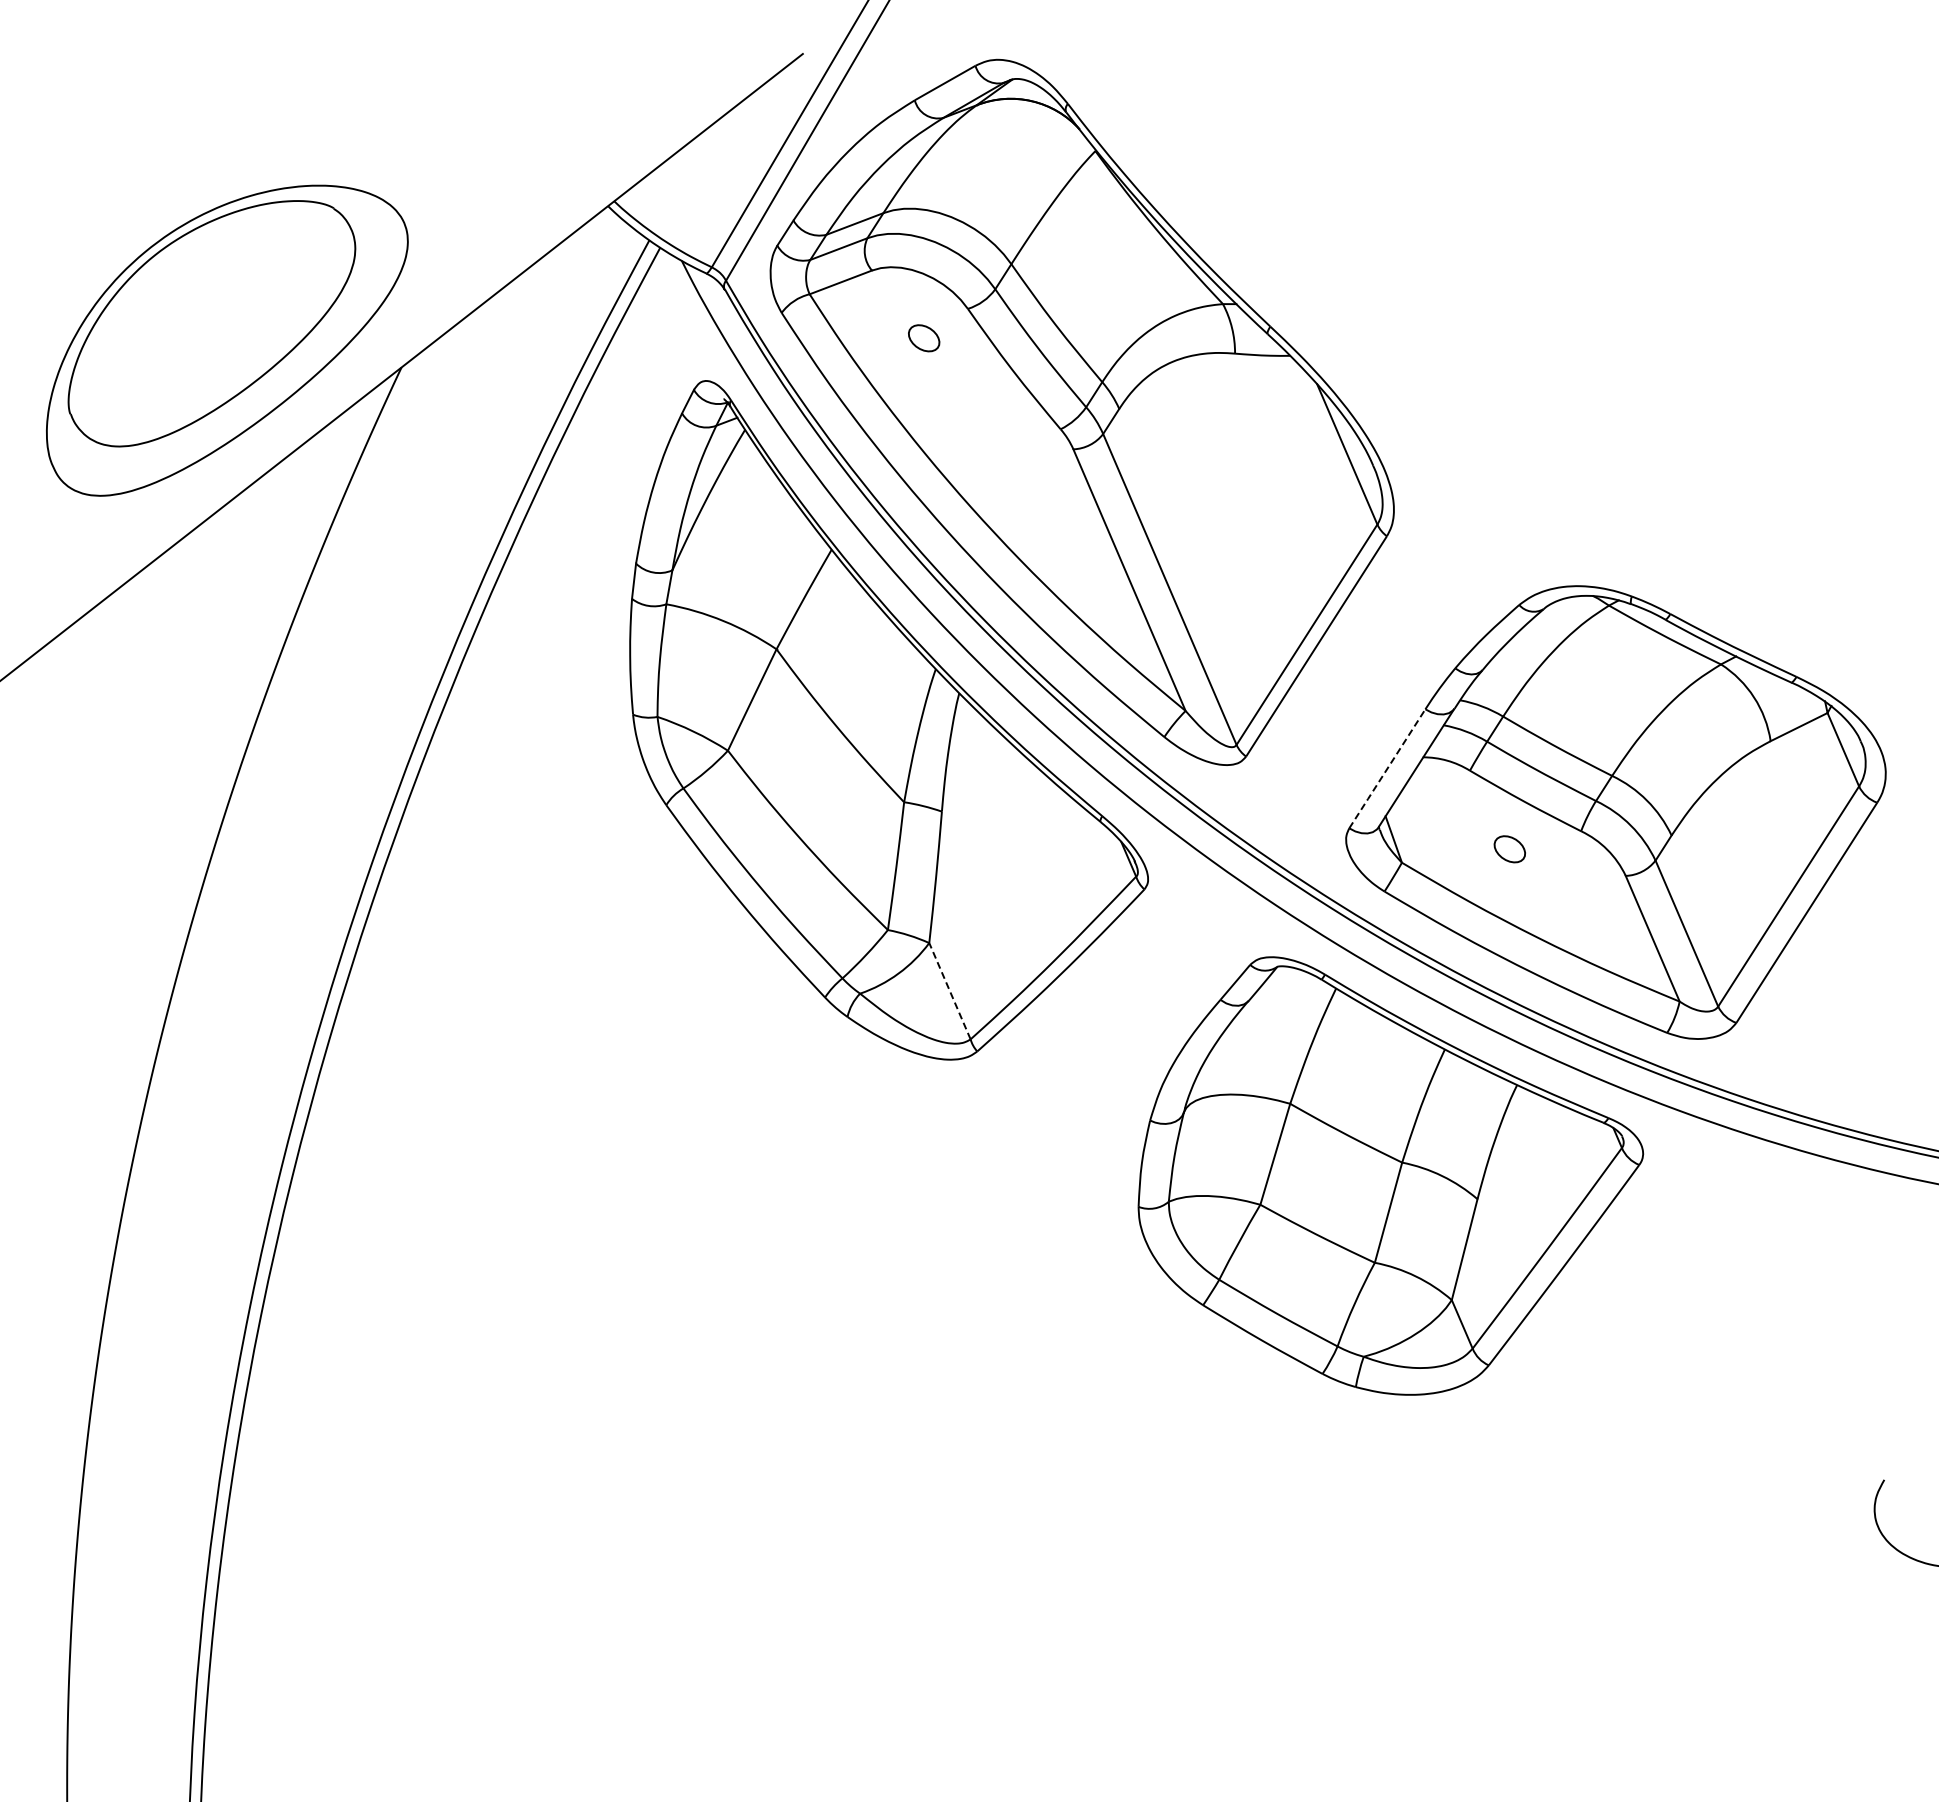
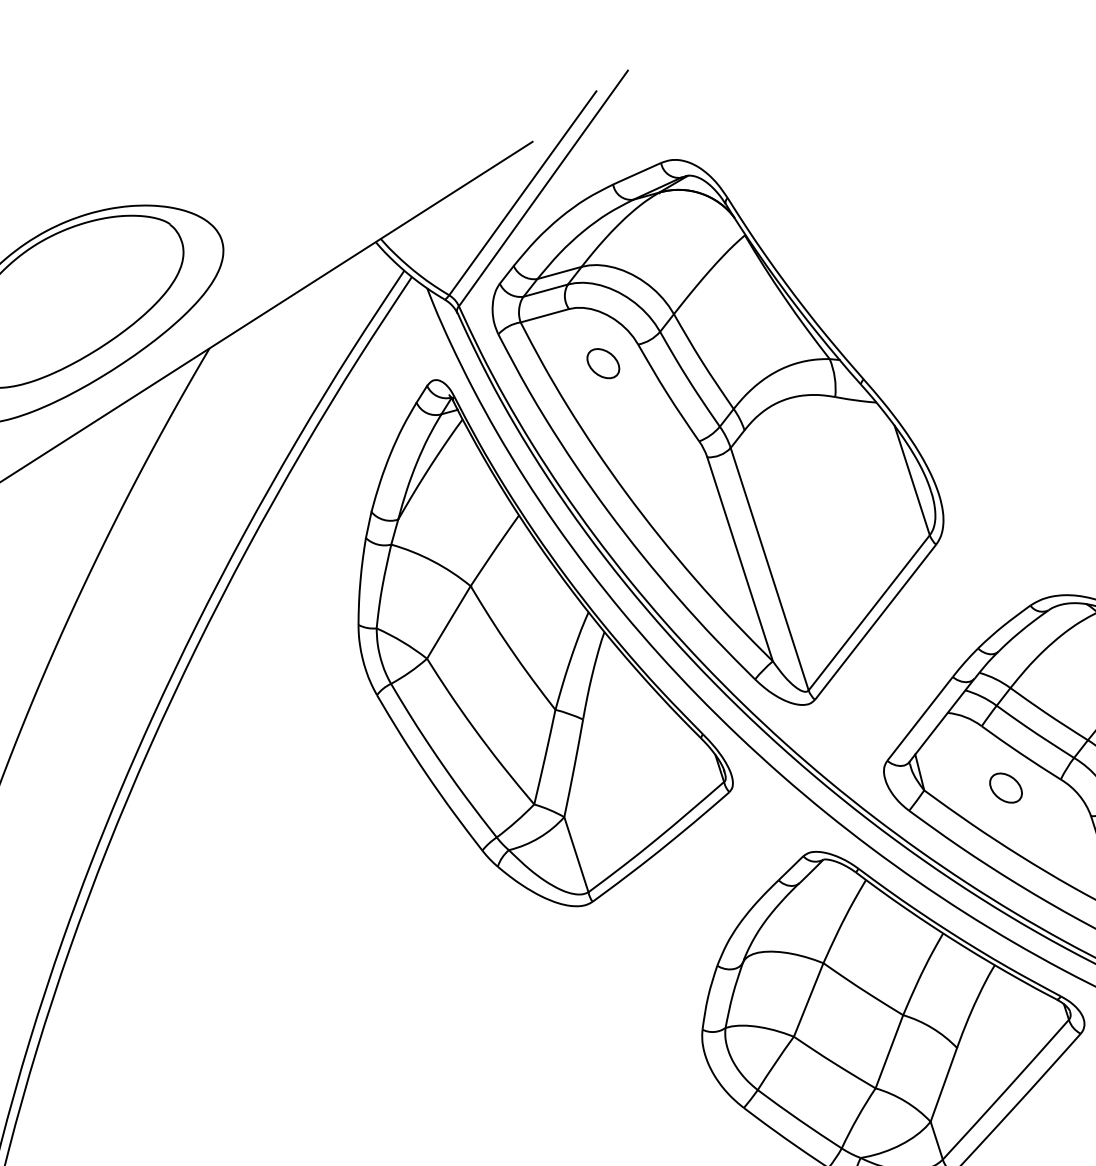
part: (923, 337) -> (602, 362), size x1.43
line: (1387, 768) -> (920, 718), dashed -> solid
part: (1509, 848) -> (1005, 787), size x1.43
line: (949, 990) -> (576, 854), dashed -> solid

